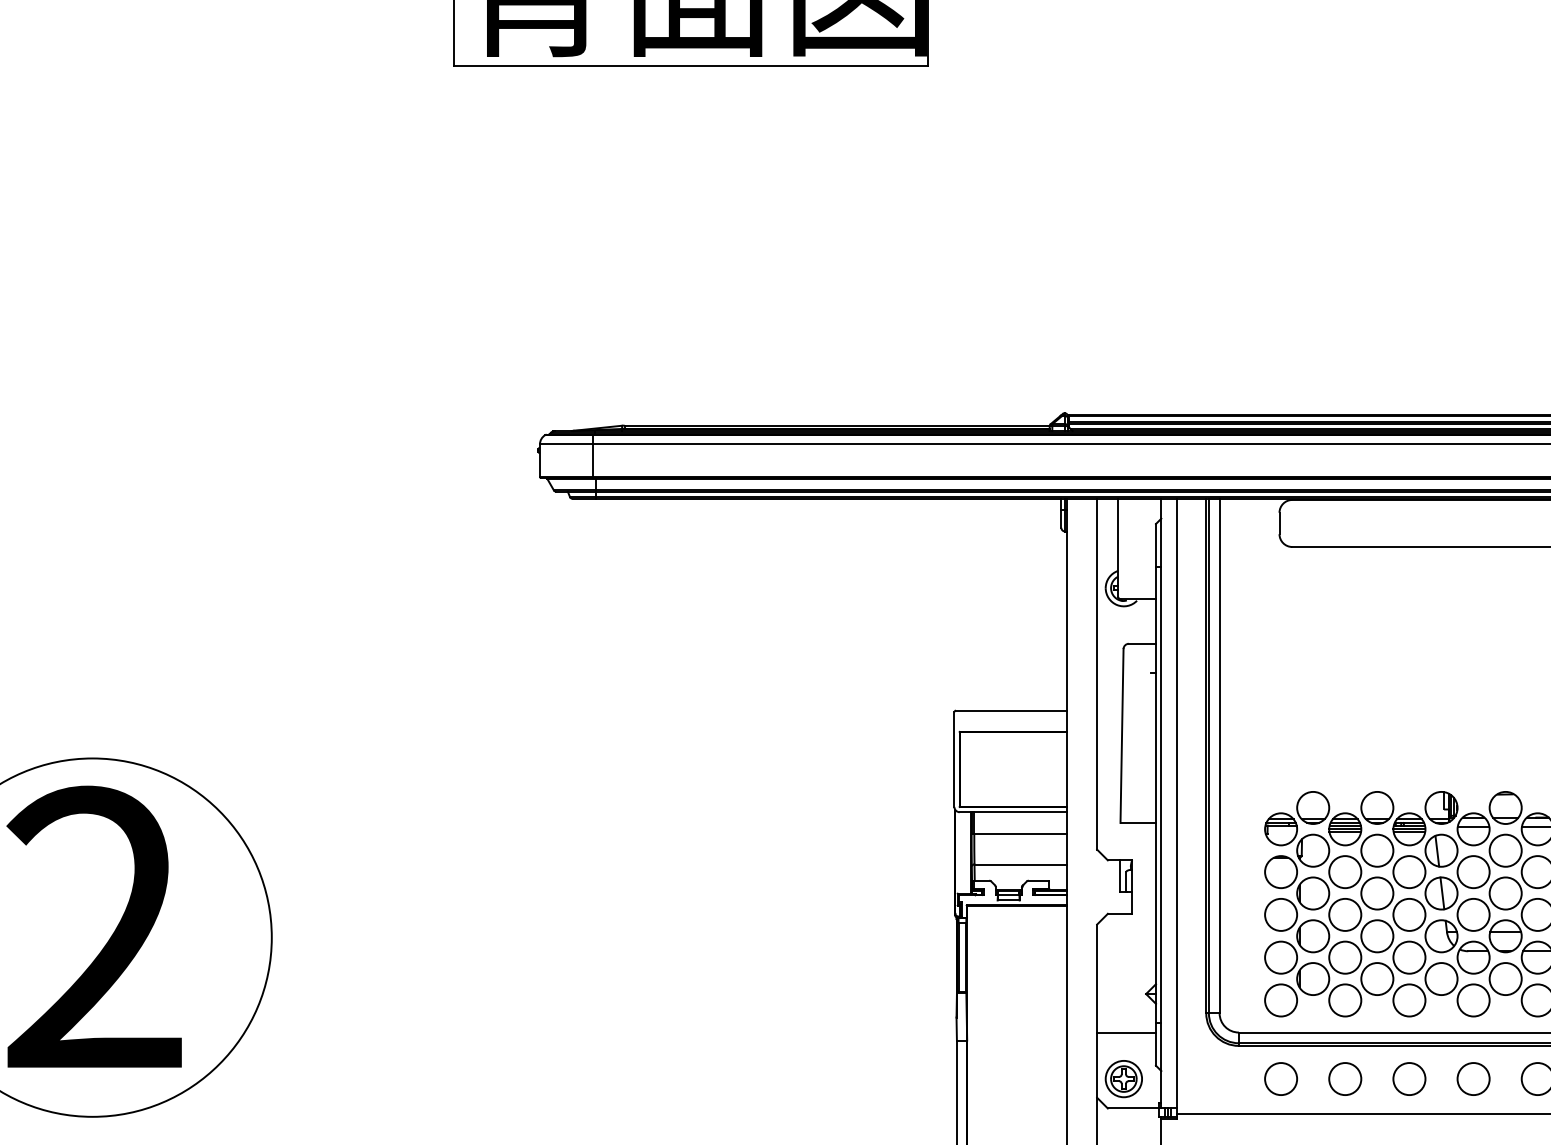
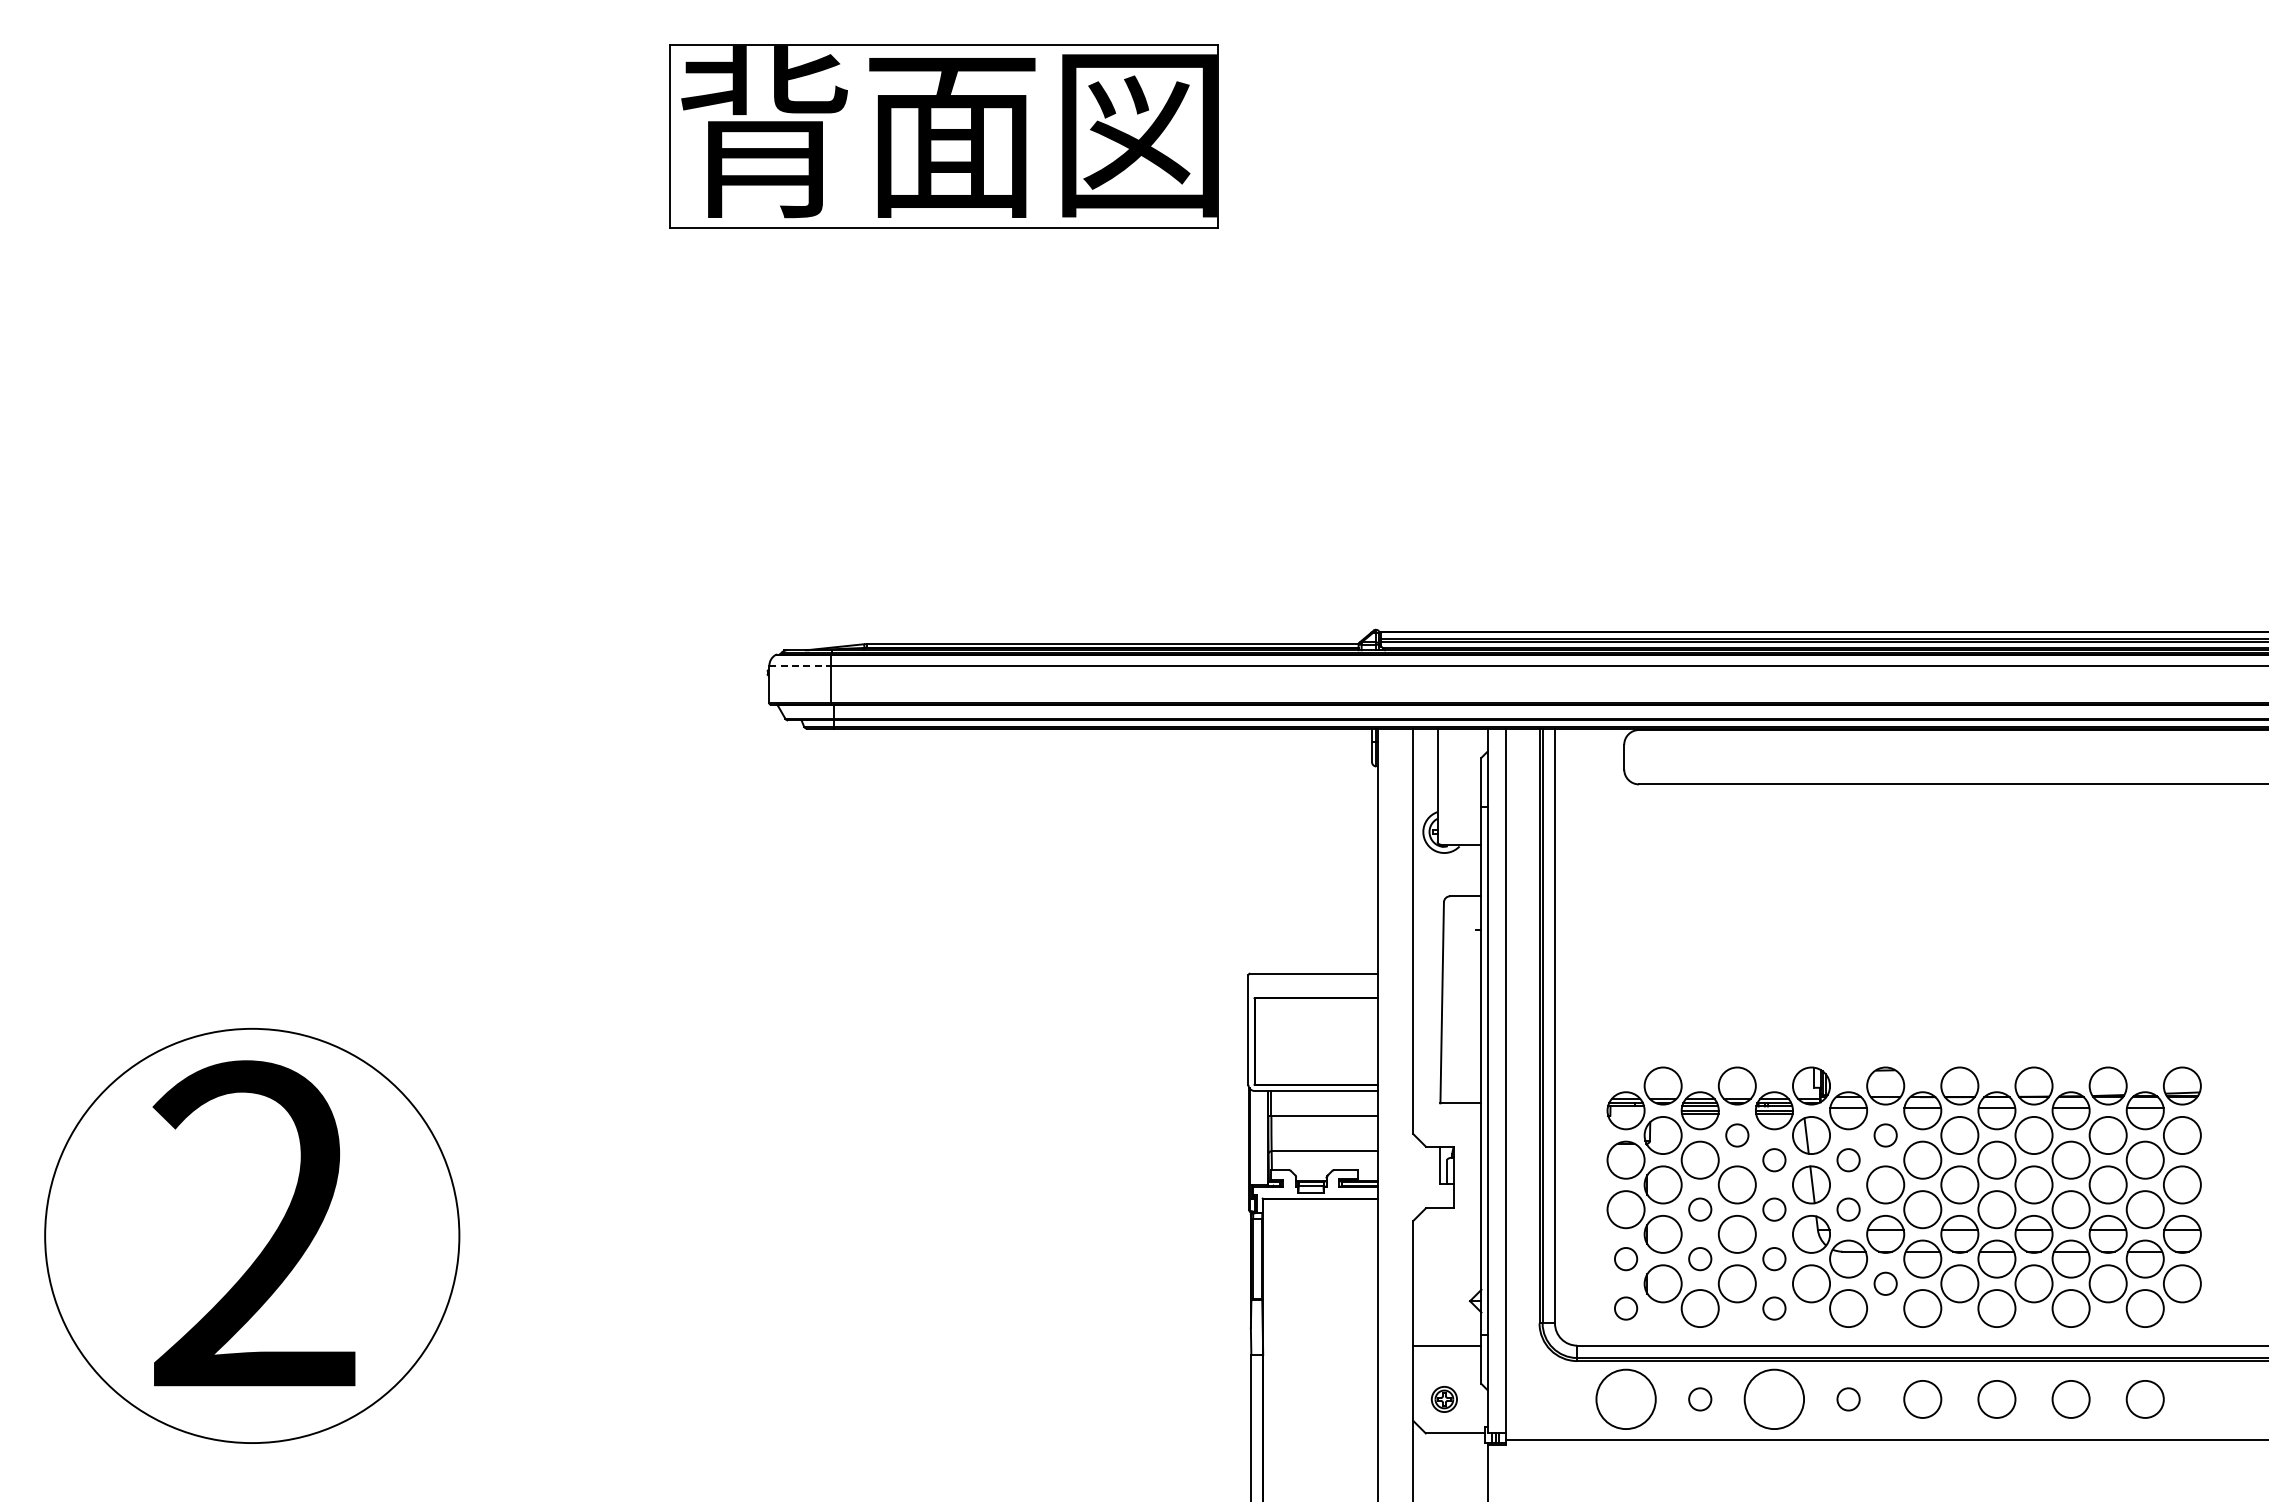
line: (566, 444) -> (800, 665), solid -> dashed
circle: (1376, 850) -> (1736, 1135), size x0.6
circle: (1505, 850) -> (1885, 1135), size x0.6
circle: (1408, 871) -> (1773, 1159), size x0.6
circle: (1473, 871) -> (1848, 1159), size x0.6
circle: (1344, 914) -> (1699, 1209), size x0.6
circle: (1408, 914) -> (1773, 1209), size x0.6
circle: (1473, 914) -> (1848, 1209), size x0.6
circle: (1280, 957) -> (1625, 1258), size x0.6
circle: (1344, 957) -> (1699, 1258), size x0.6
circle: (1408, 957) -> (1773, 1258), size x0.6
circle: (1505, 978) -> (1885, 1283), size x0.6
circle: (1280, 1000) -> (1625, 1308), size x0.6
circle: (1408, 1000) -> (1773, 1308), size x0.6
circle: (1344, 1078) -> (1699, 1398), size x0.6
circle: (1473, 1078) -> (1848, 1398), size x0.6
part: (1124, 1079) -> (1444, 1399), size x0.6
circle: (1280, 1079) -> (1625, 1399), size x1.6
circle: (1409, 1079) -> (1774, 1399), size x1.6

